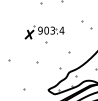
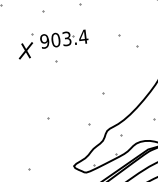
part: (44, 34) -> (52, 47), moved

